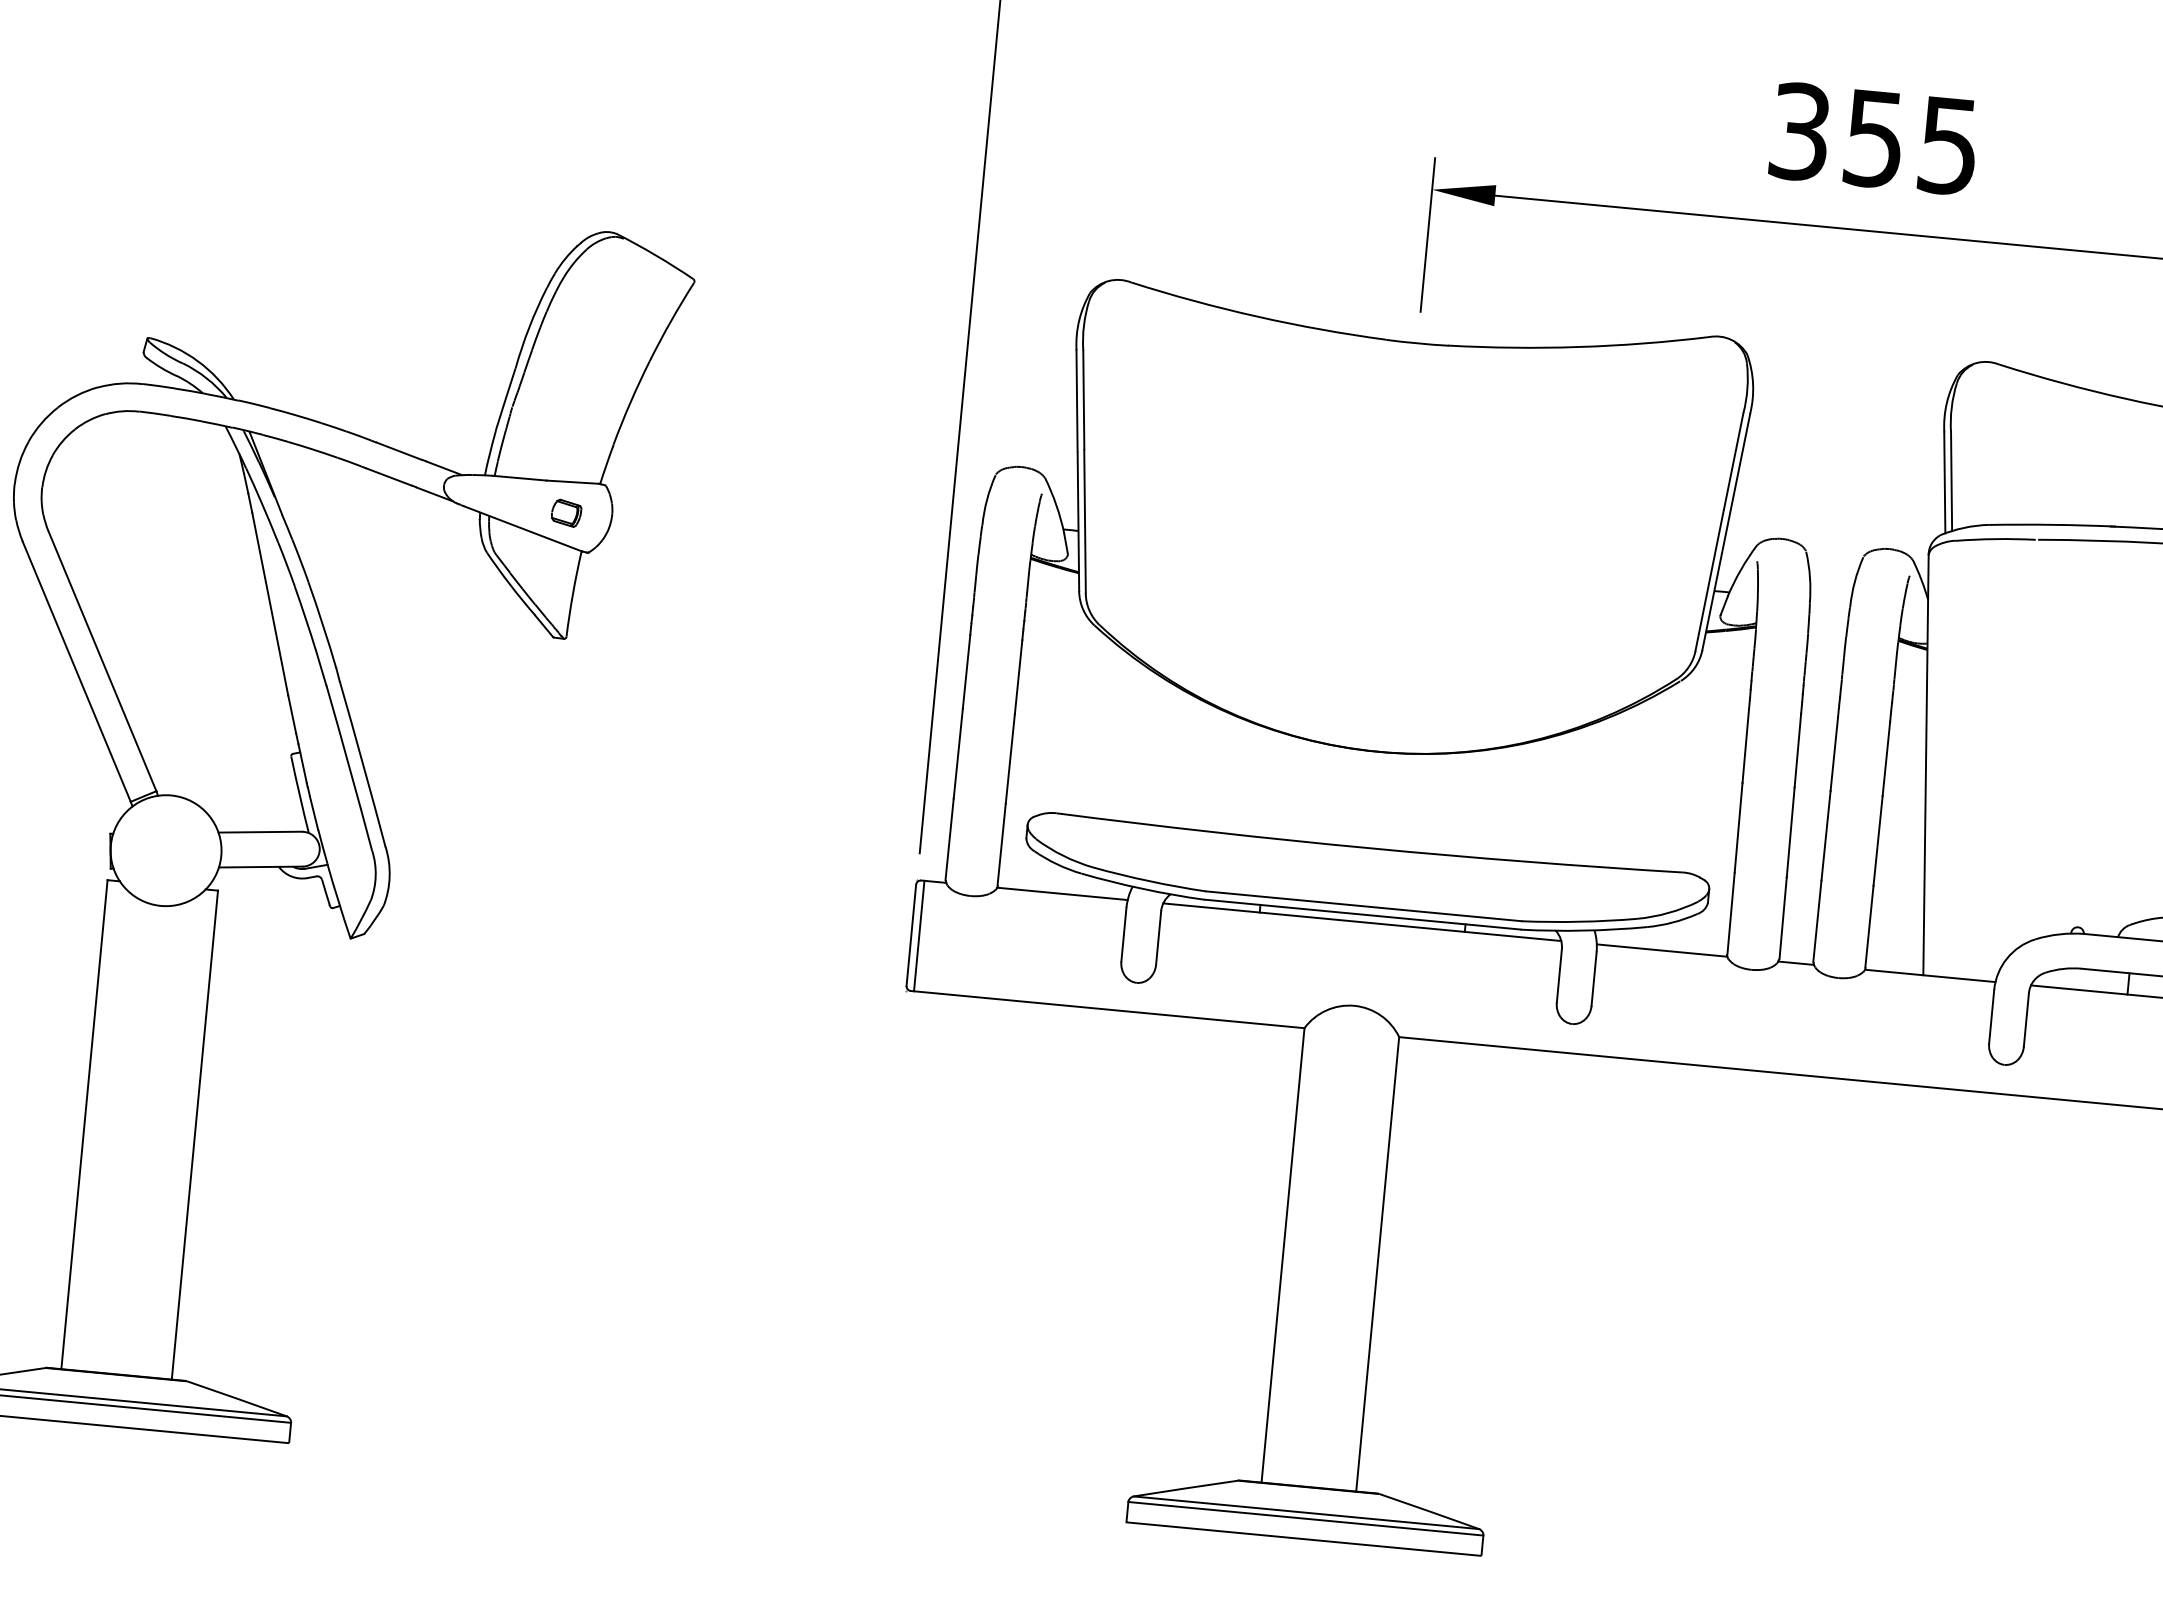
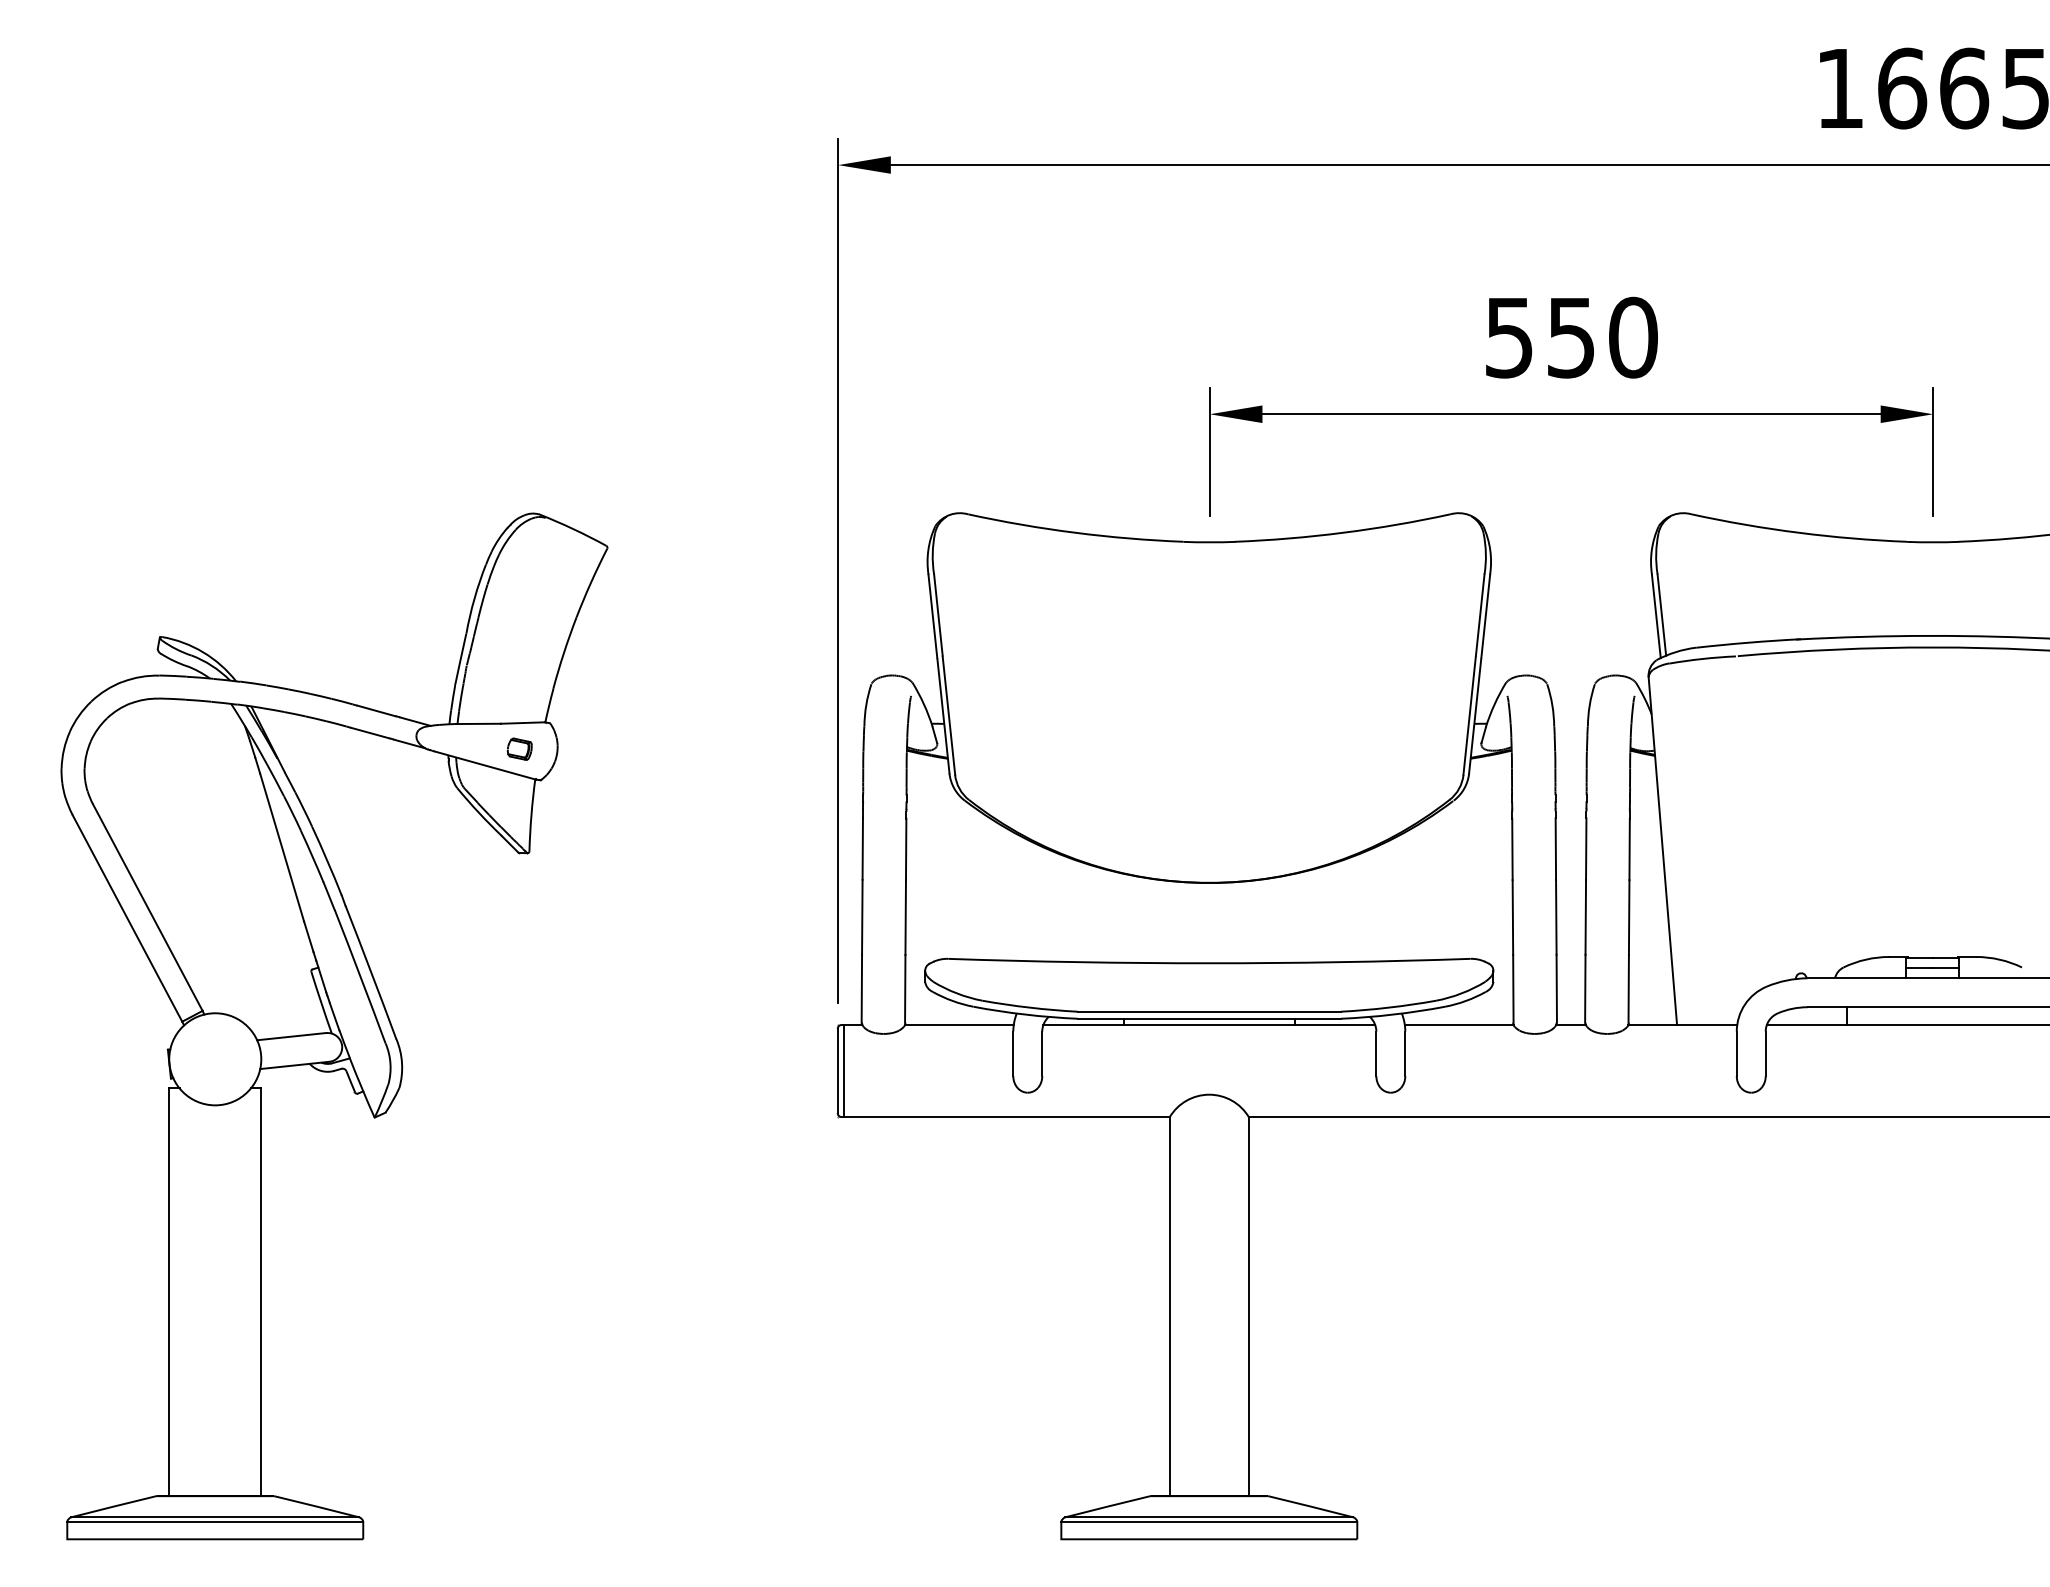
text: (1874, 138) -> (1571, 337), 355 -> 550

